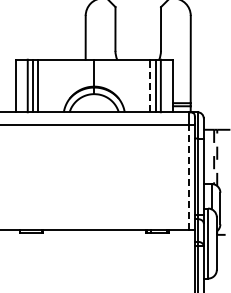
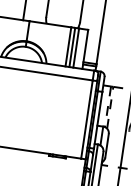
line: (150, 85) -> (68, 46), dashed -> solid
line: (188, 177) -> (86, 119), dashed -> solid

